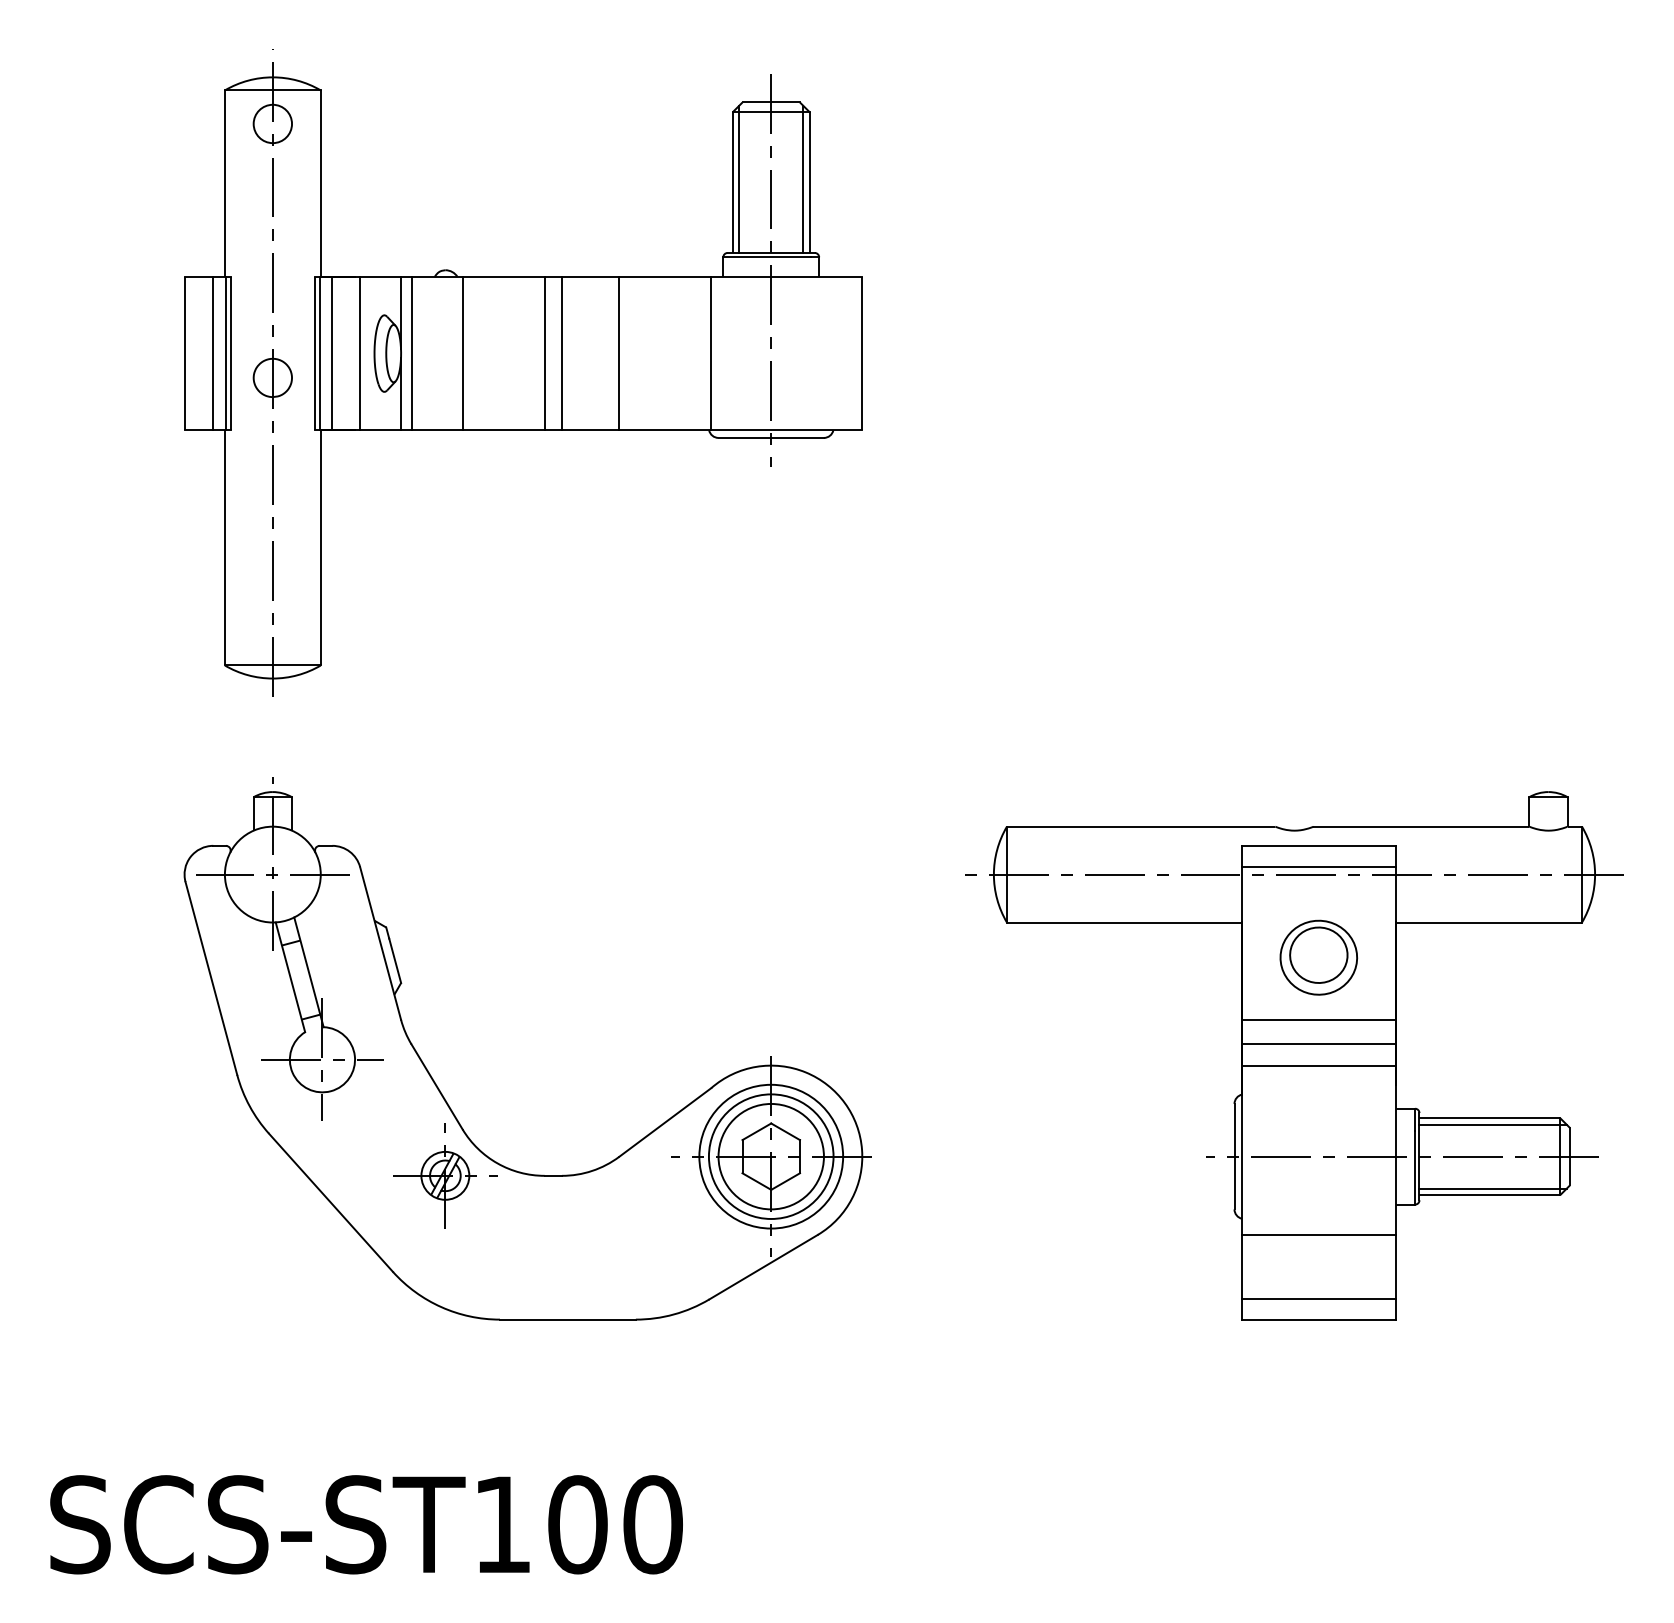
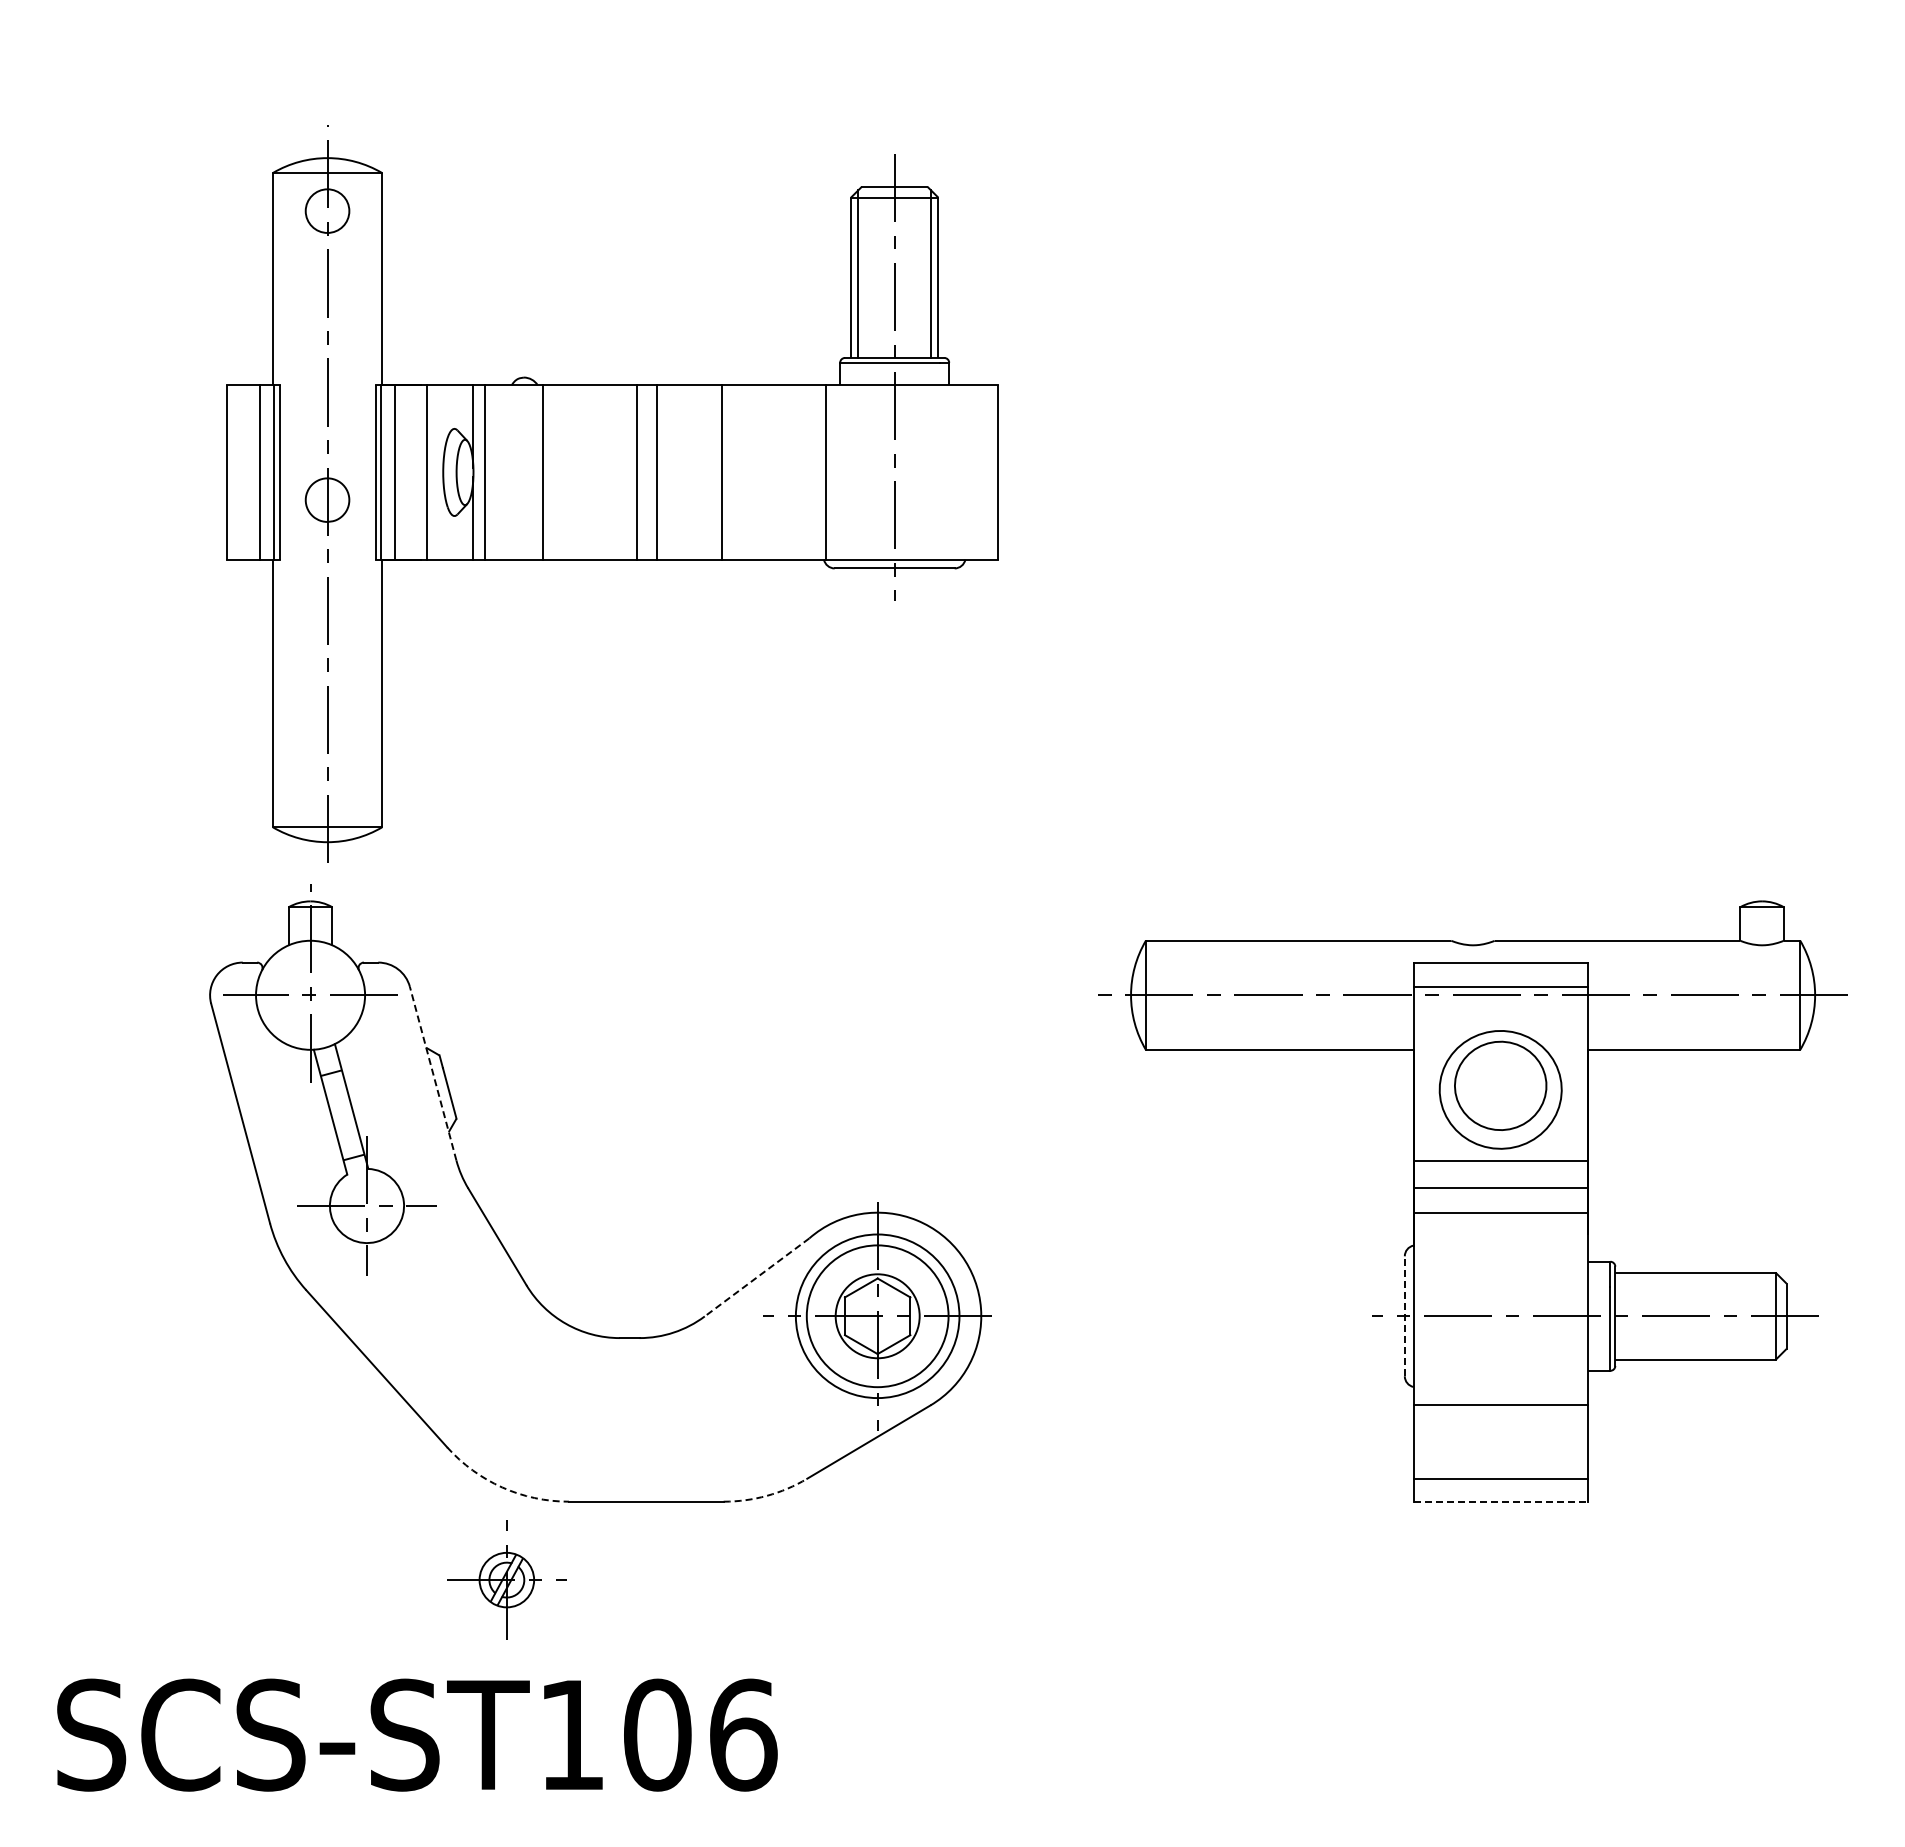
part: (523, 372) -> (612, 493), moved
line: (380, 943) -> (433, 1073), solid -> dashed
part: (1318, 957) -> (1500, 1089), size x1.4
line: (664, 1122) -> (756, 1277), solid -> dashed
line: (1493, 1125) -> (1699, 1280), removed
circle: (771, 1156) -> (877, 1316), size x0.7
line: (1234, 1156) -> (1404, 1316), solid -> dashed
part: (445, 1175) -> (506, 1579), moved
line: (1493, 1188) -> (1699, 1352), removed
arc: (441, 1307) -> (502, 1487), solid -> dashed
arc: (674, 1314) -> (767, 1495), solid -> dashed
line: (1319, 1319) -> (1501, 1501), solid -> dashed
text: (653, 1524) -> (743, 1734), SCS-ST100 -> SCS-ST106

